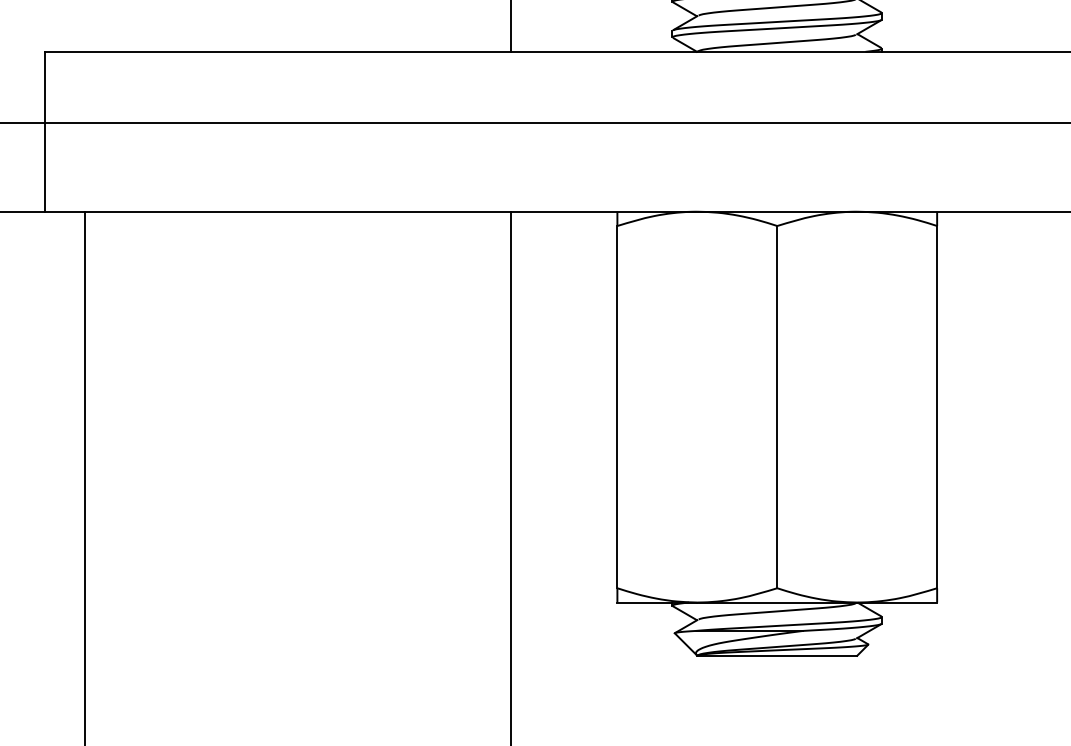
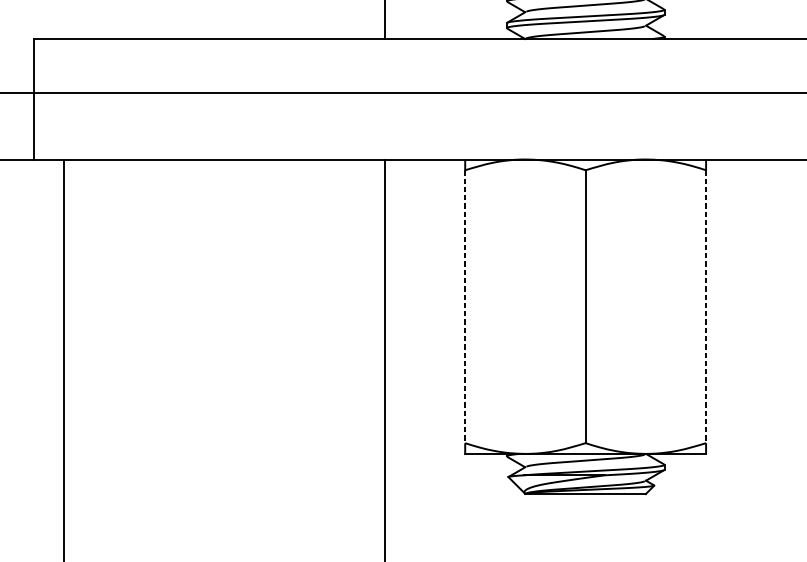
line: (617, 407) -> (465, 306), solid -> dashed
line: (937, 407) -> (706, 306), solid -> dashed

